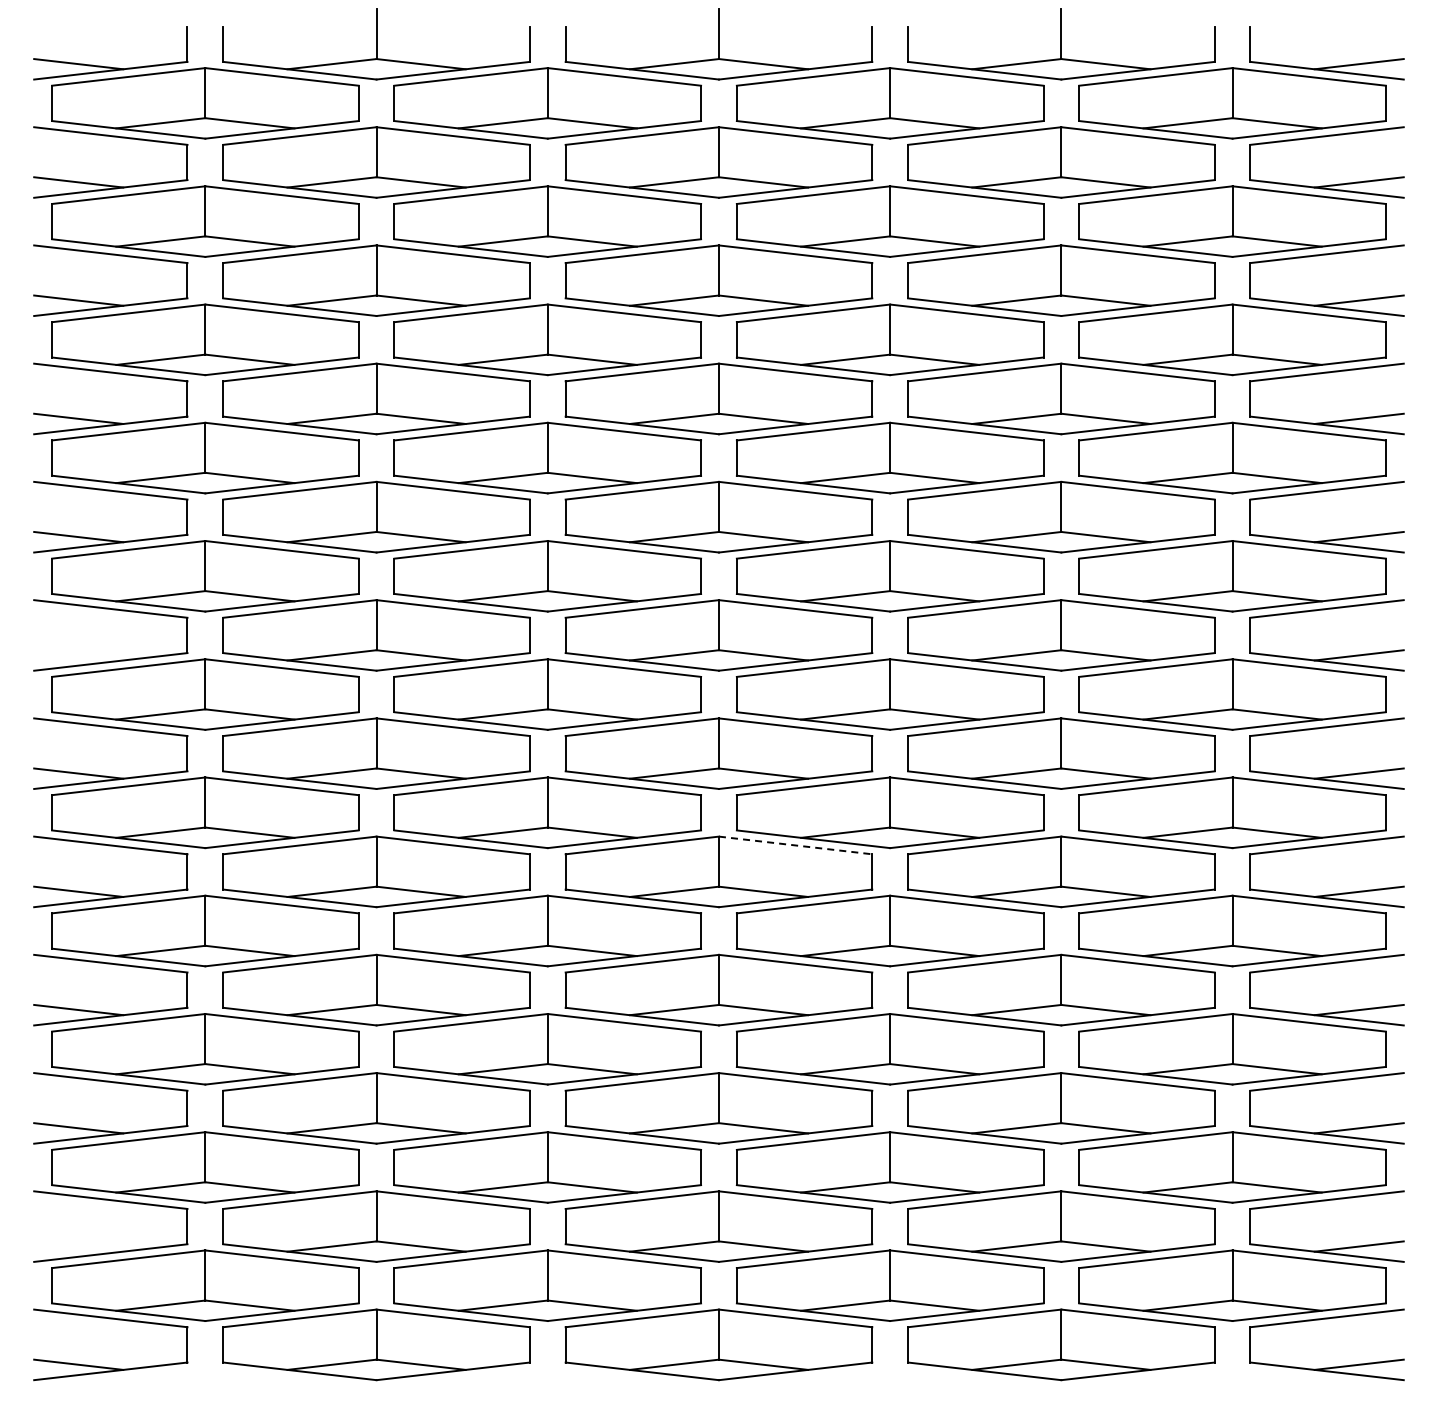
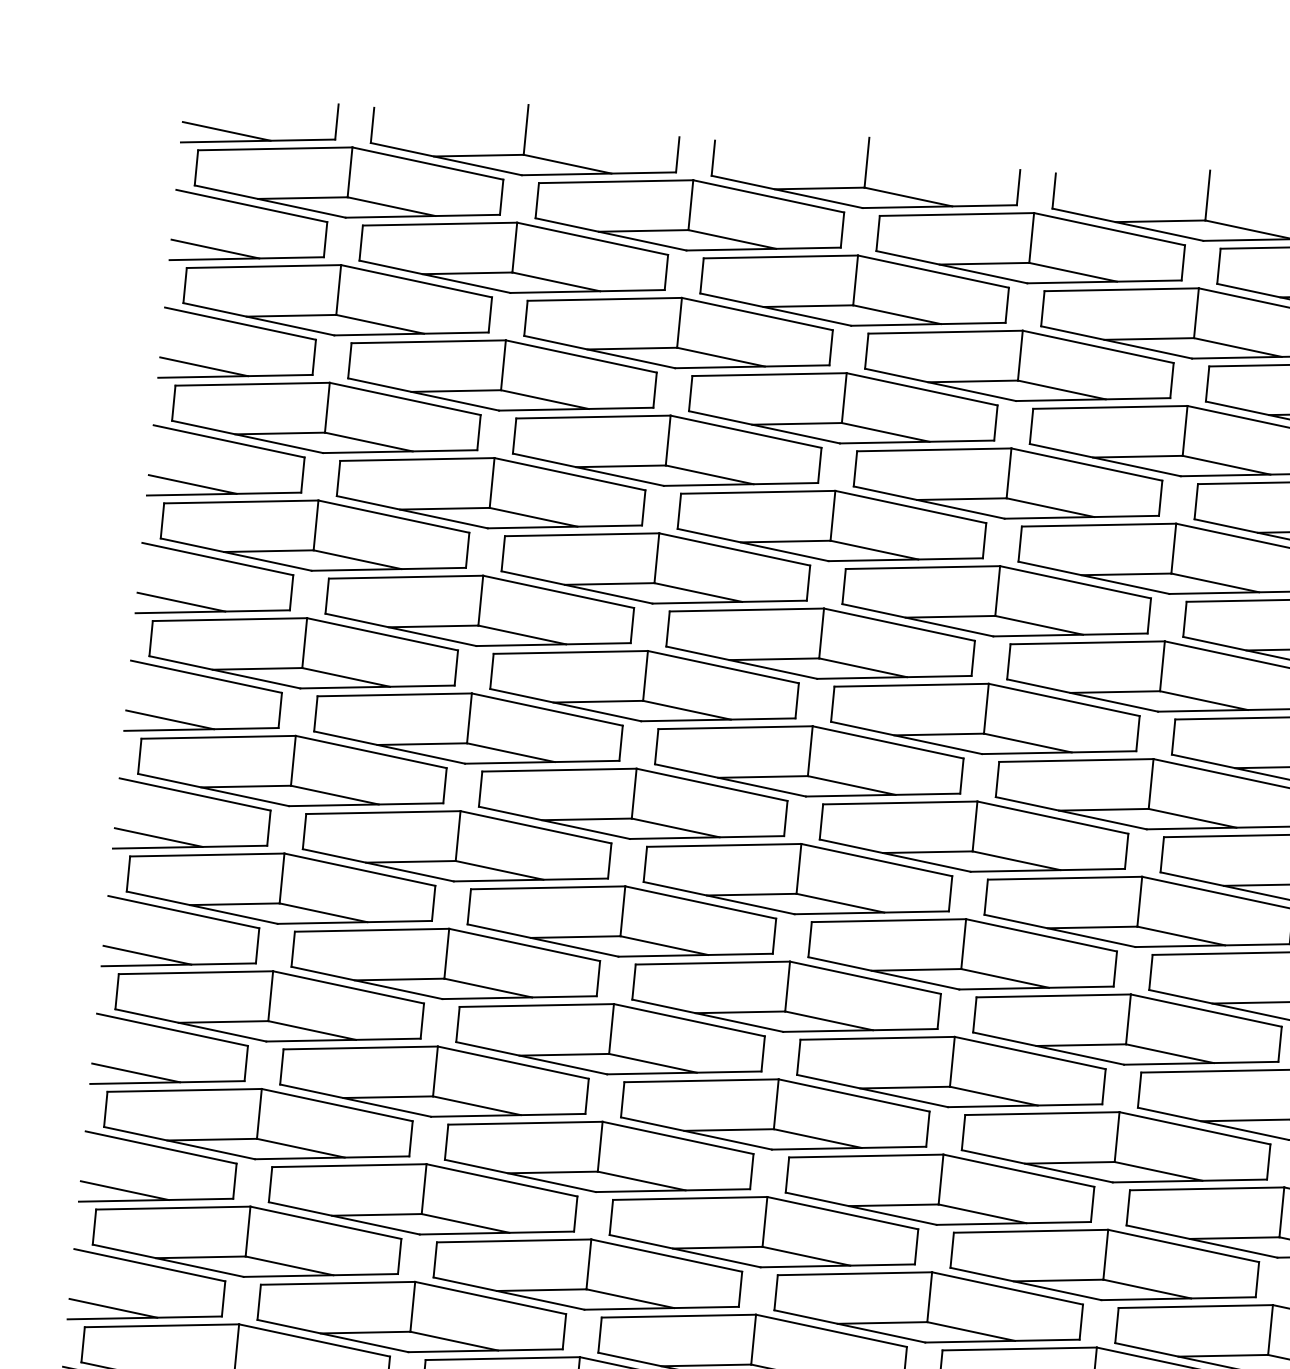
line: (78, 655) -> (169, 719), added
line: (796, 845) -> (866, 977), dashed -> solid
line: (78, 1246) -> (113, 1308), added

